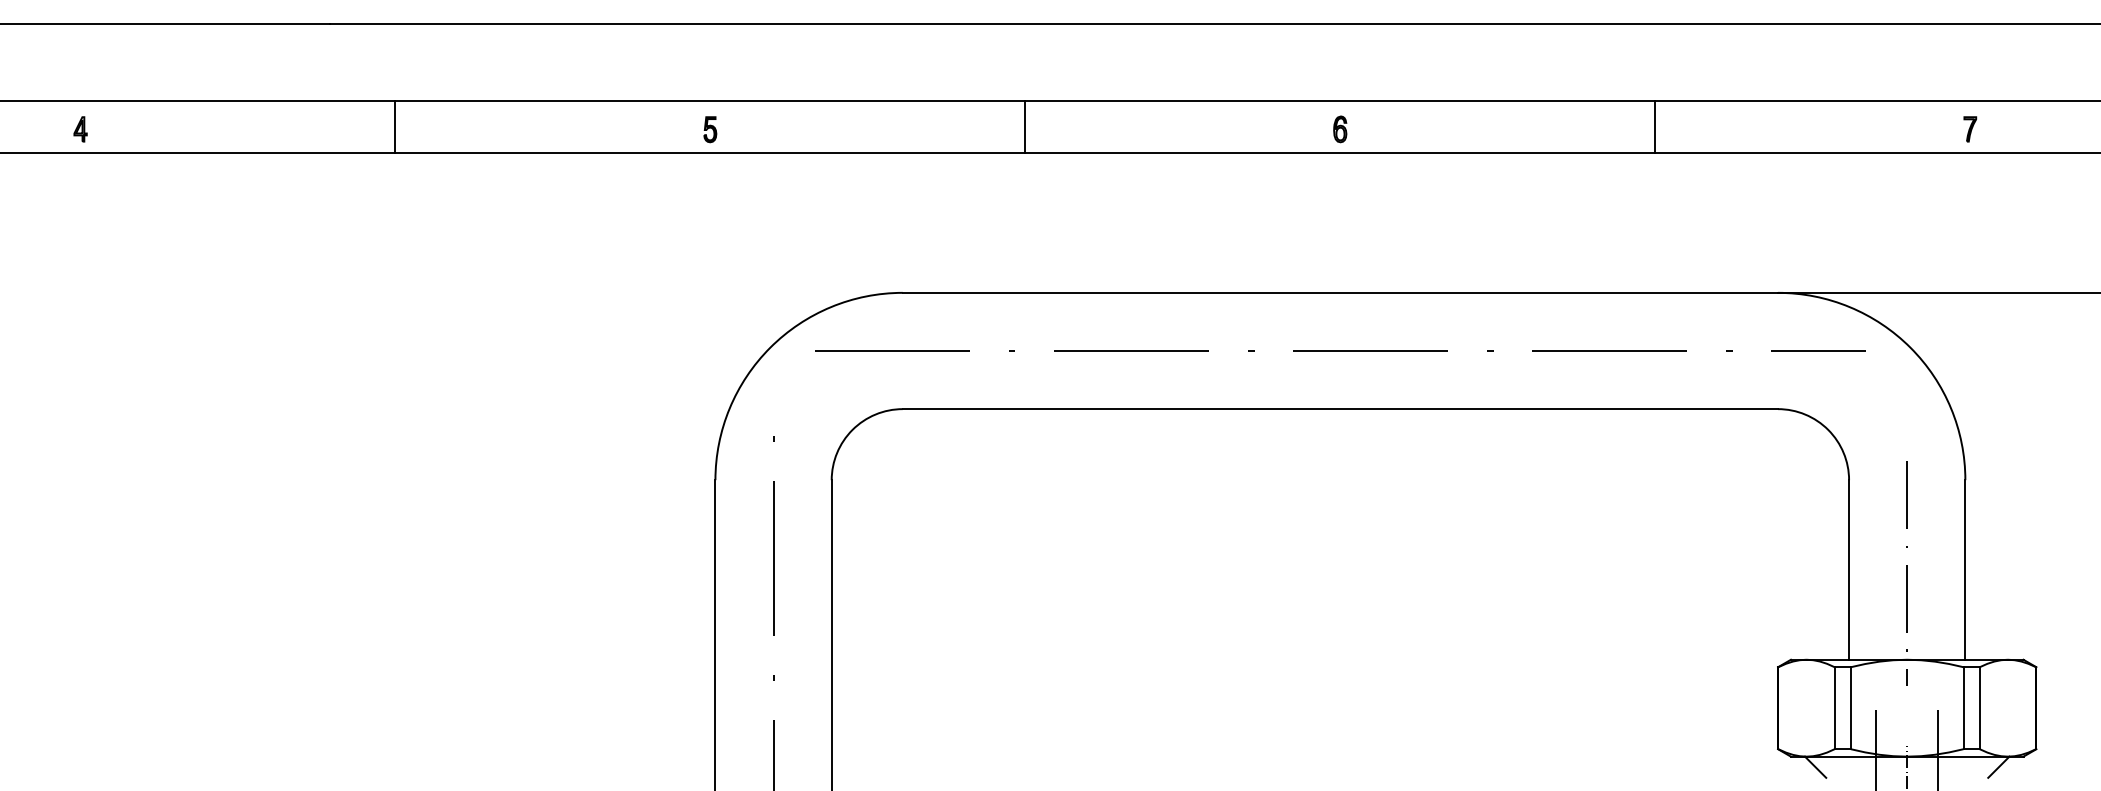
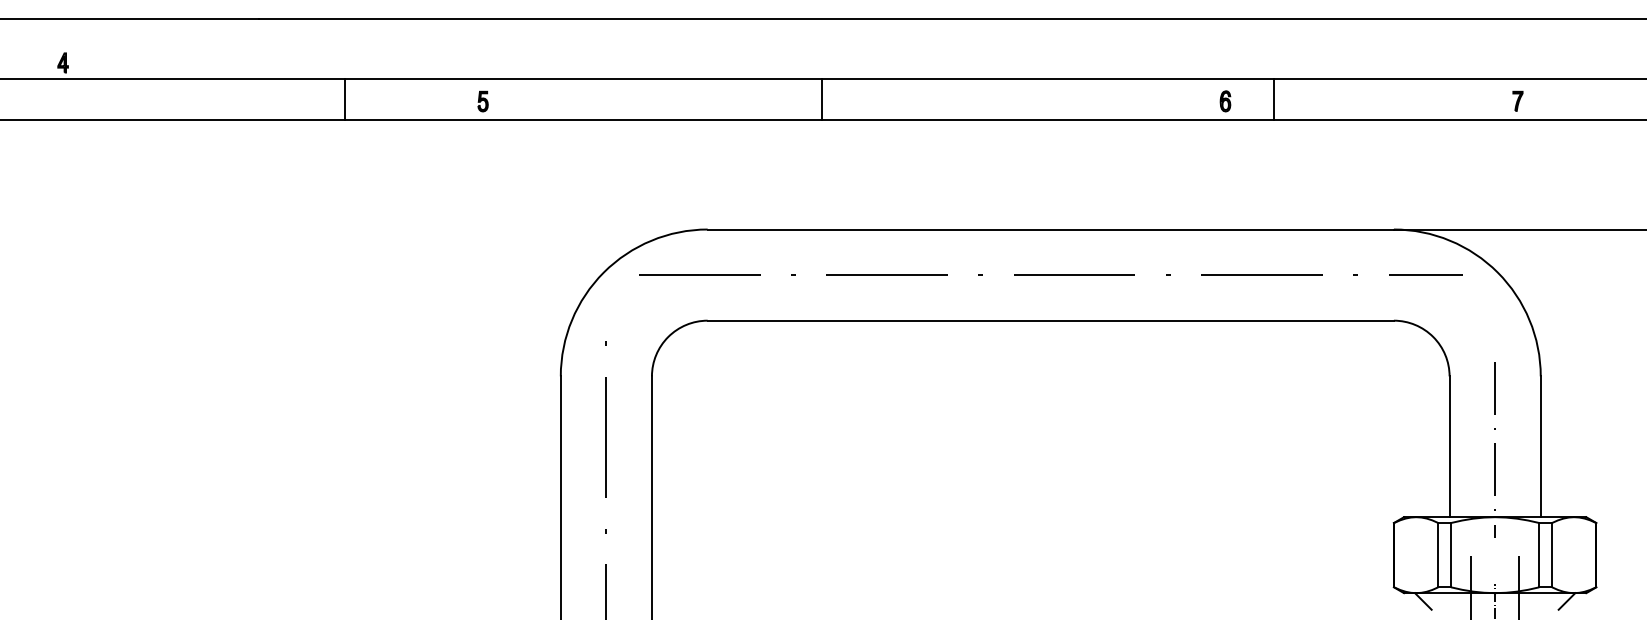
line: (395, 126) -> (345, 99), moved
line: (1024, 126) -> (821, 99), moved
line: (1654, 126) -> (1274, 99), moved
part: (80, 129) -> (63, 63), moved
part: (710, 129) -> (483, 101), moved
part: (1340, 129) -> (1225, 101), moved
part: (1970, 129) -> (1518, 101), moved

